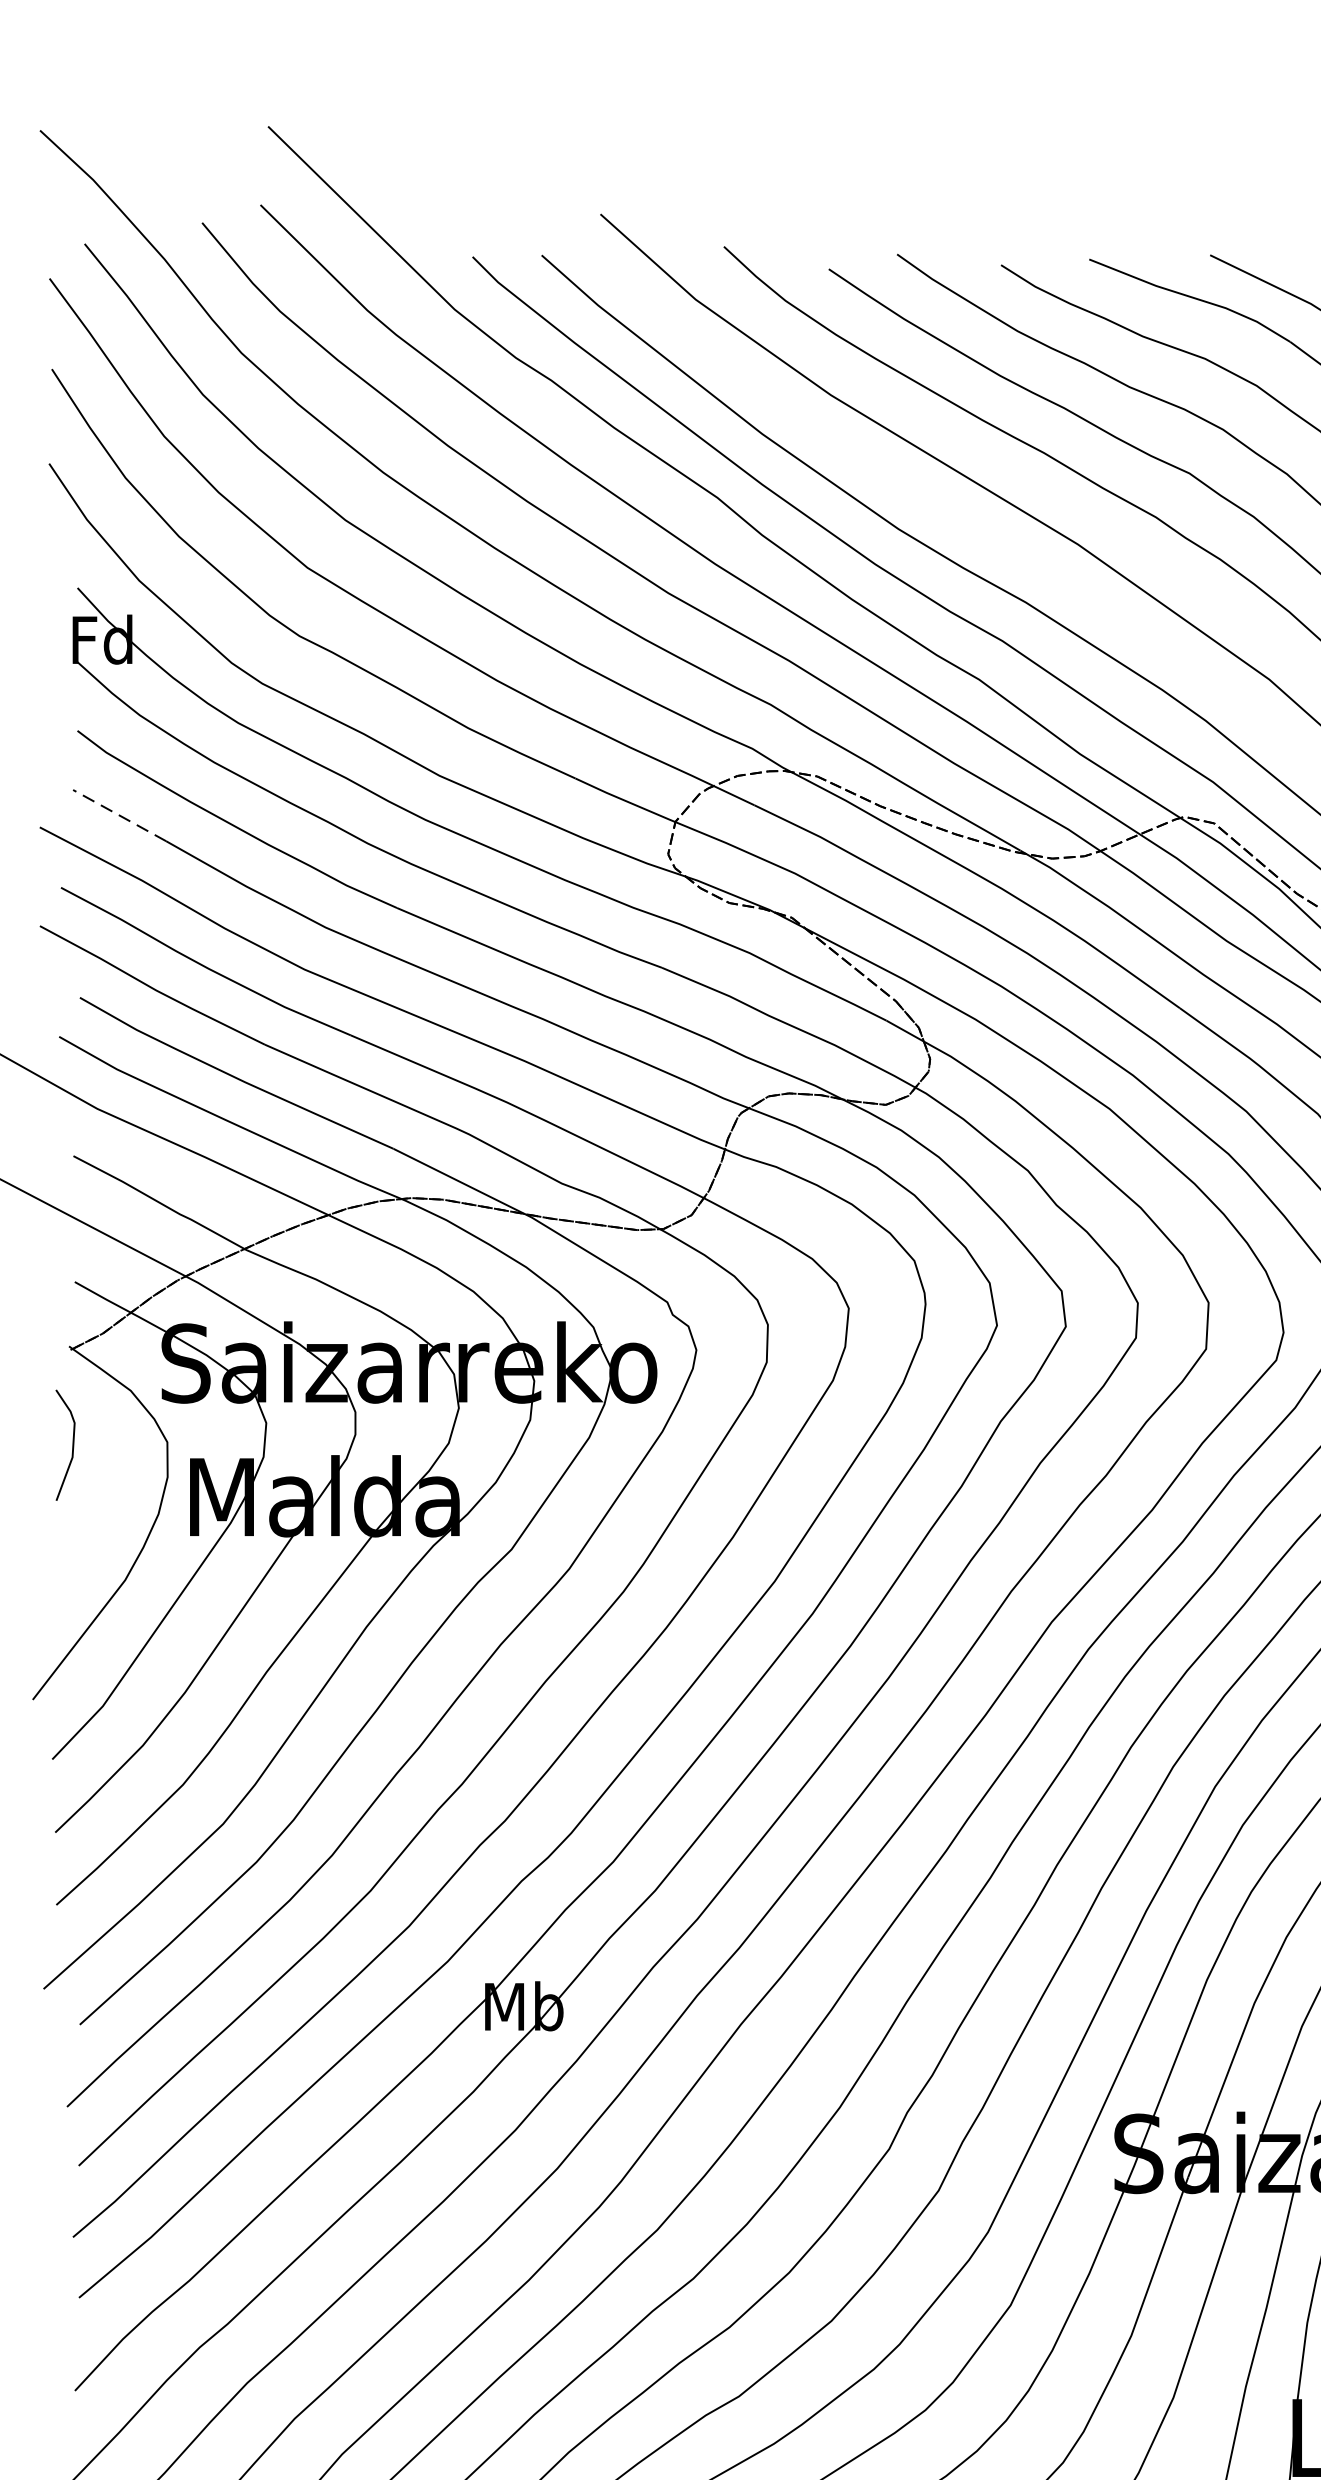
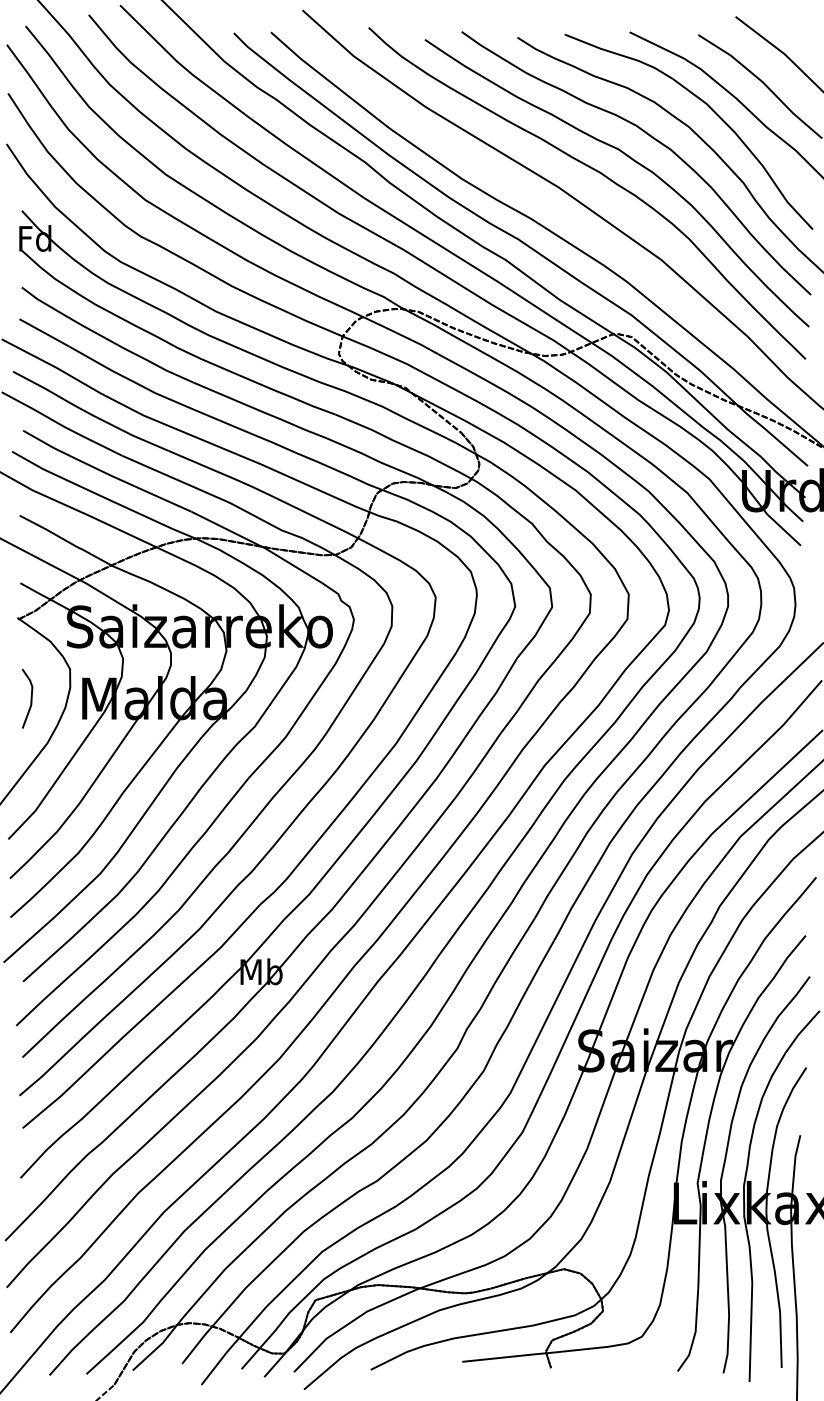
line: (119, 814) -> (44, 332), dashed -> solid
line: (71, 1444) -> (30, 698), moved

